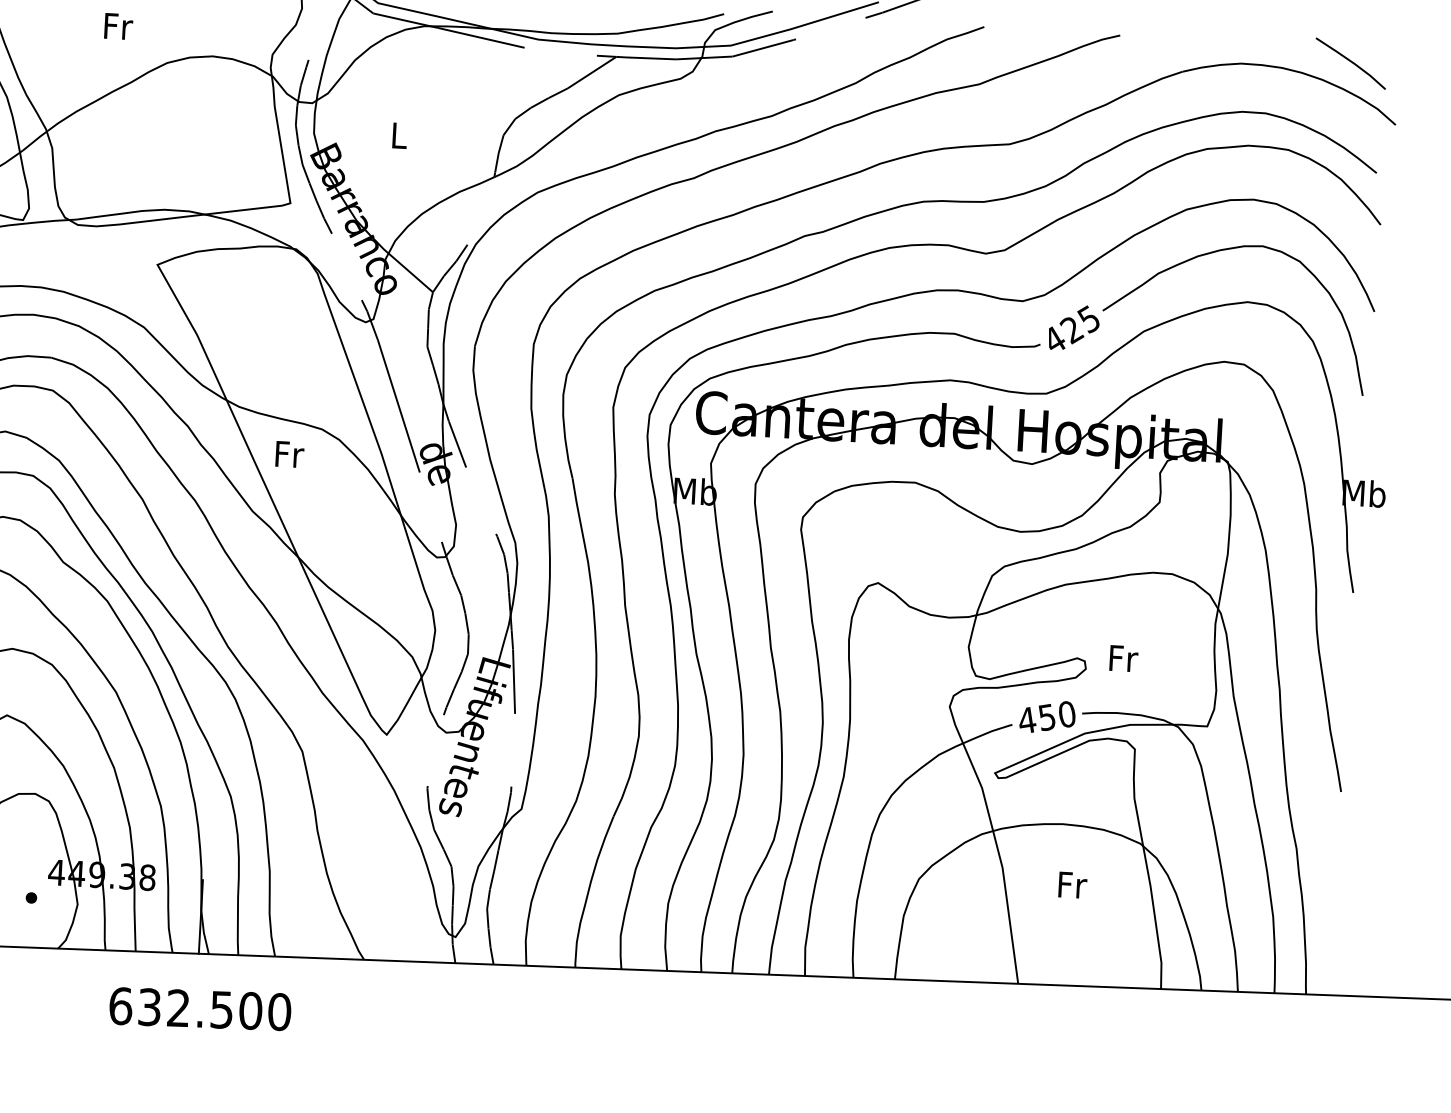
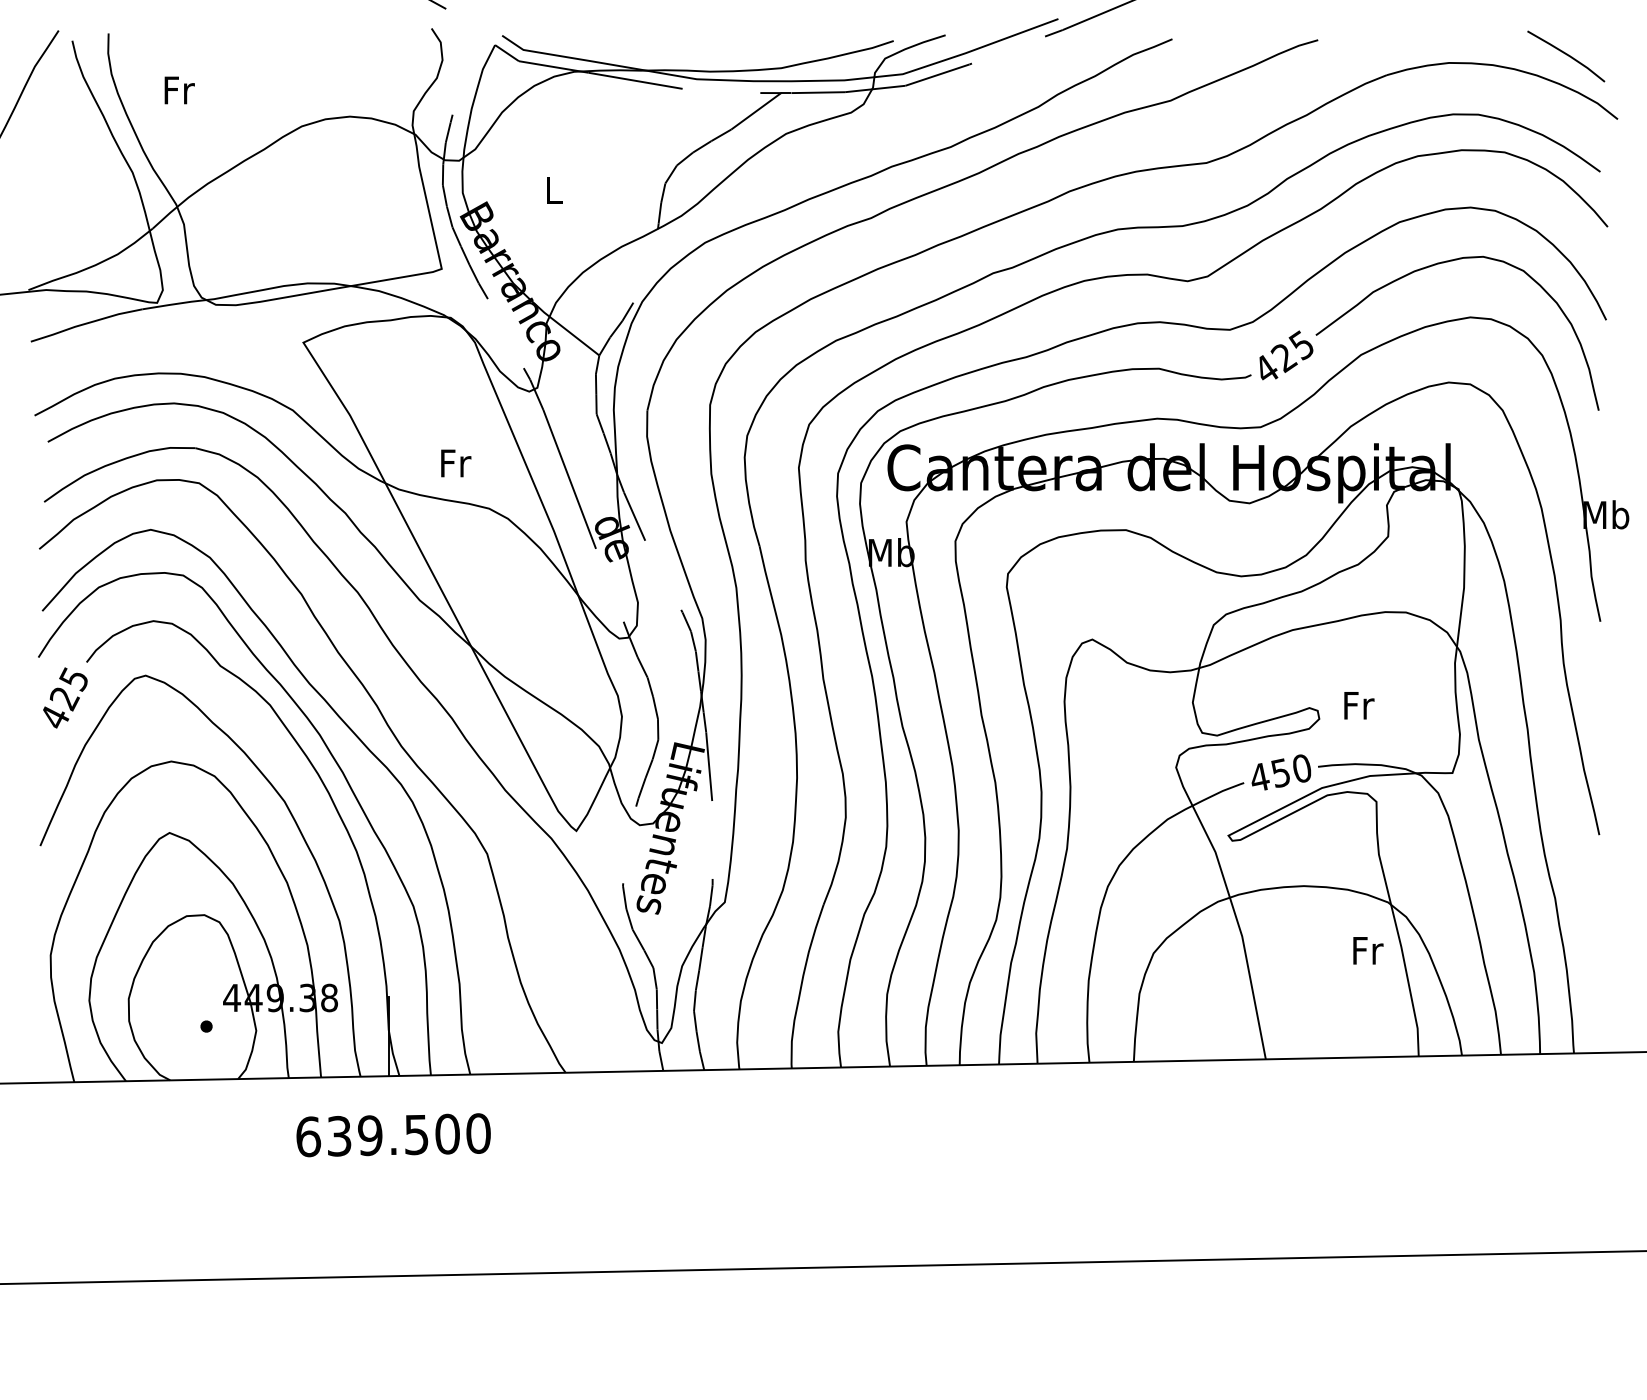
text: (118, 26) -> (179, 90), moved
text: (290, 454) -> (456, 463), moved
text: (1073, 884) -> (1368, 950), moved
text: (178, 1008) -> (370, 1135), 632.500 -> 639.500

